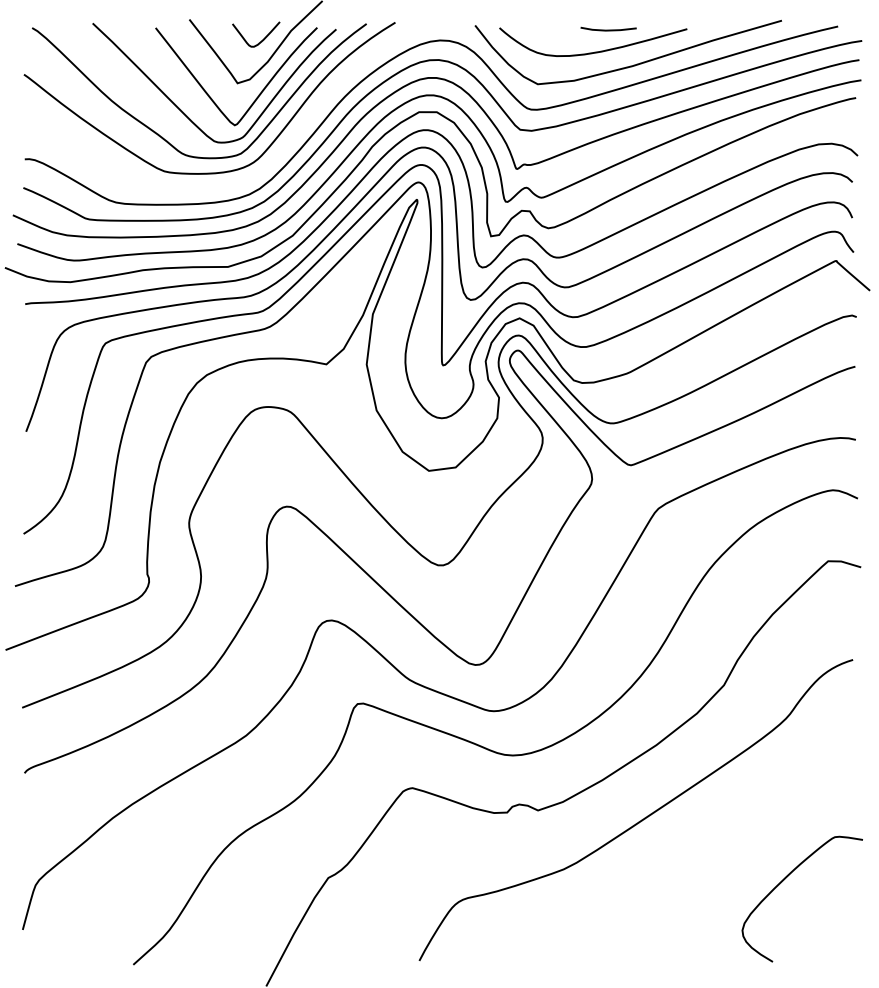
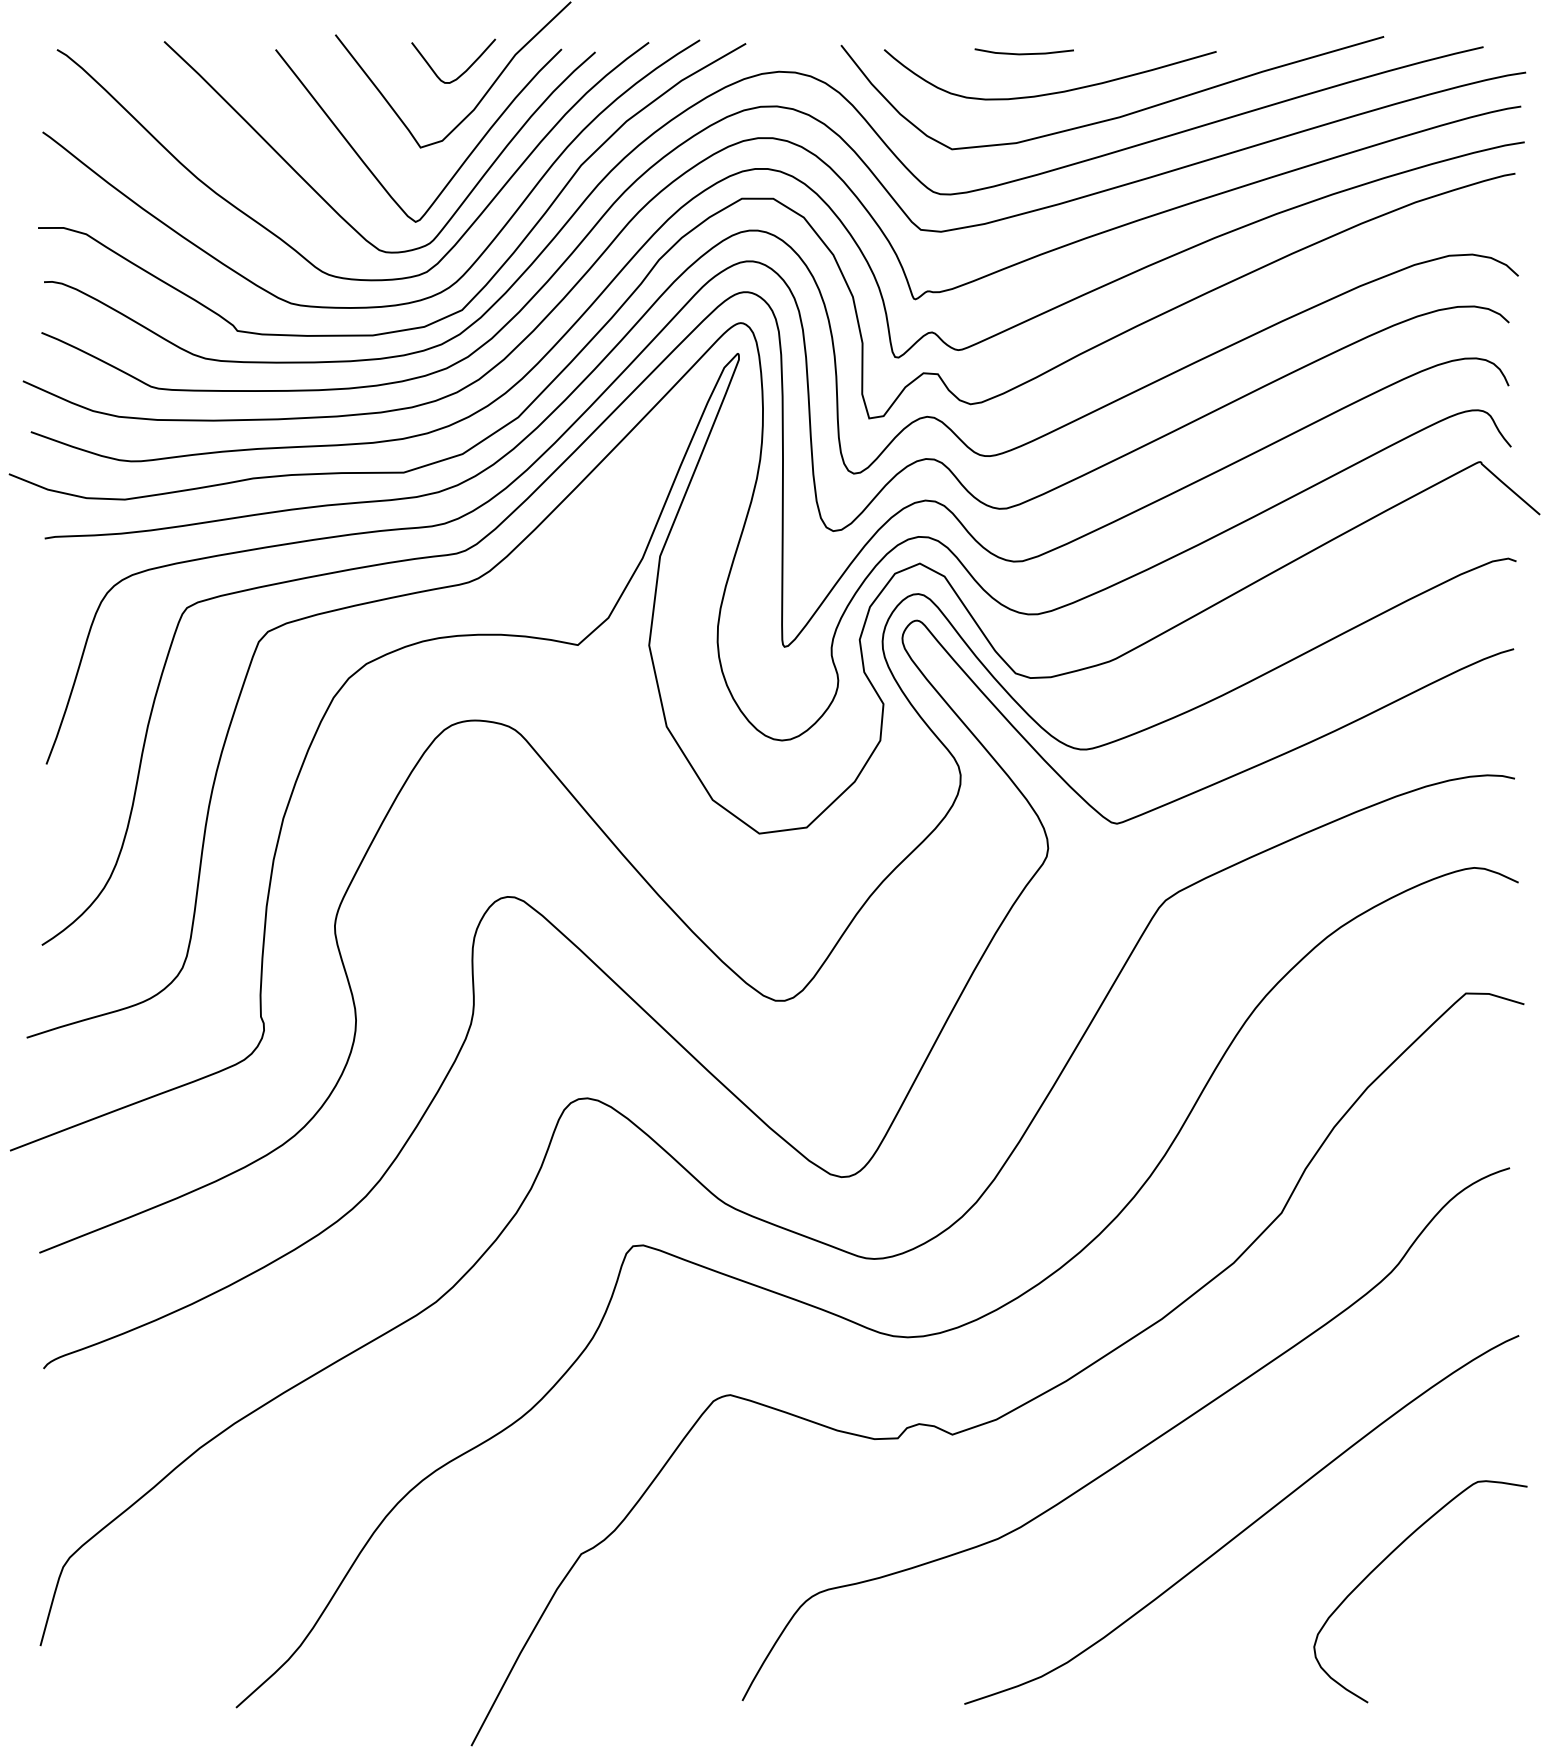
curve: (608, 29) -> (1024, 52), moved
curve: (277, 155) -> (491, 275), added
curve: (703, 862) -> (1245, 1526), added

